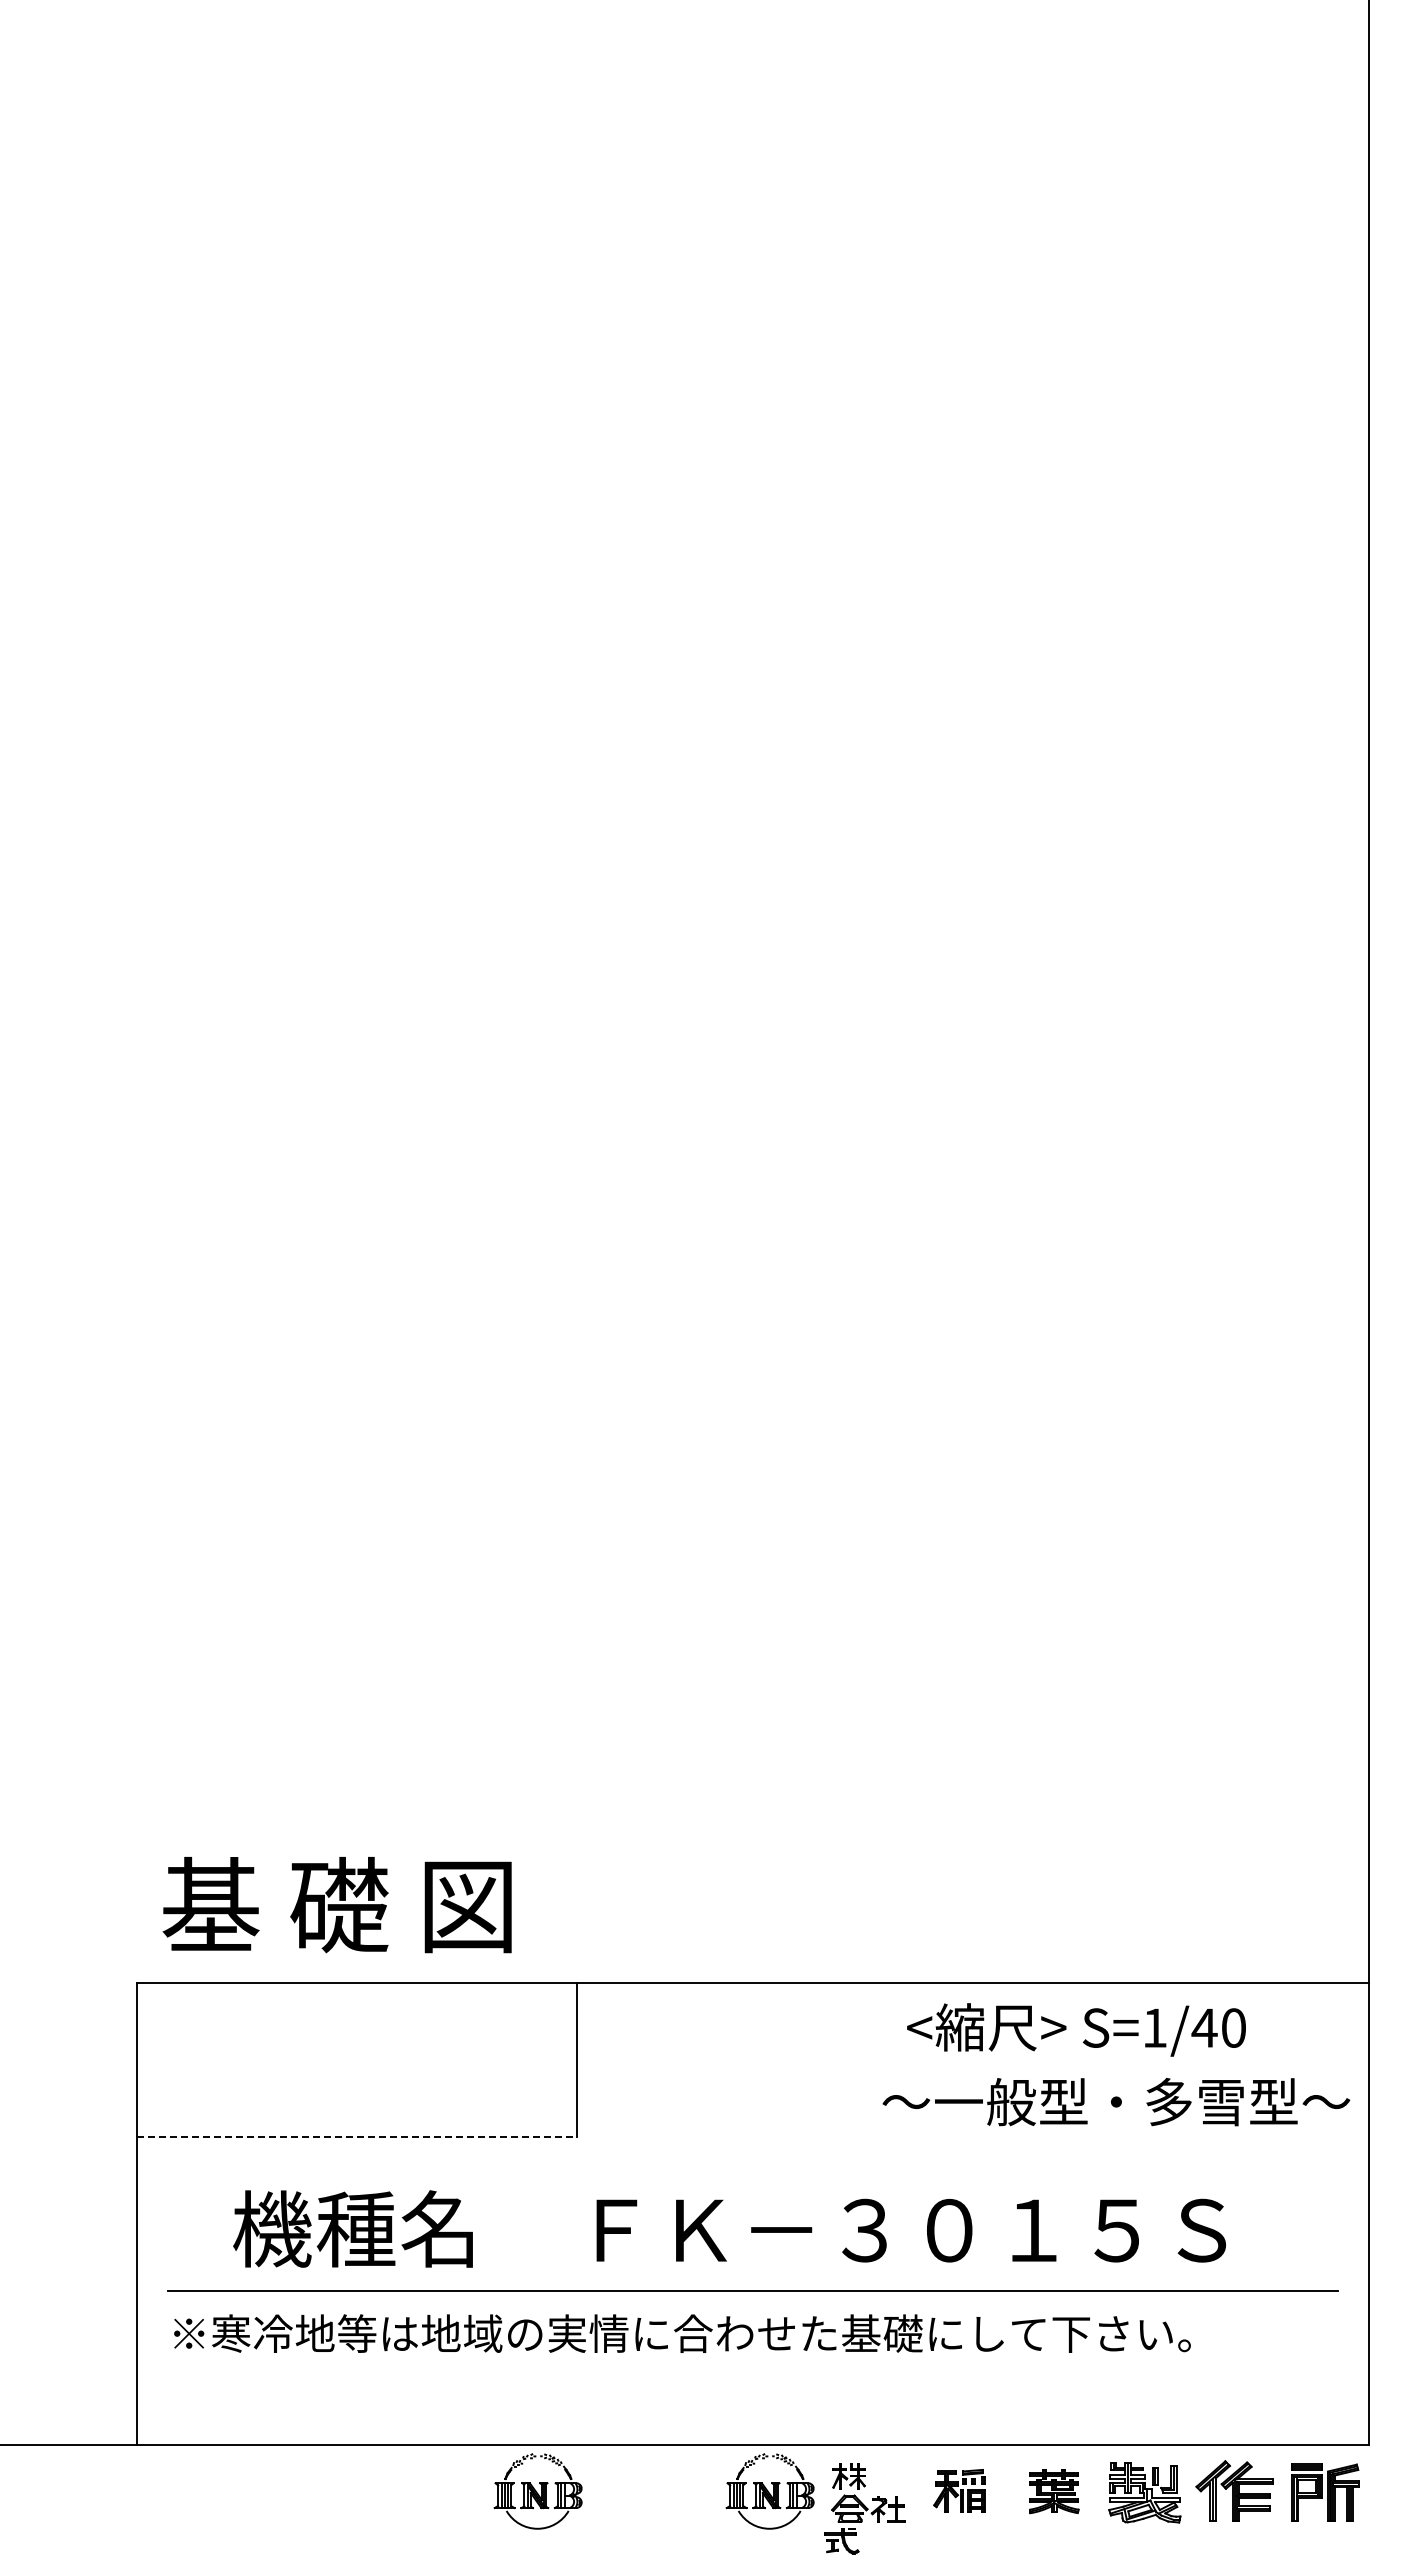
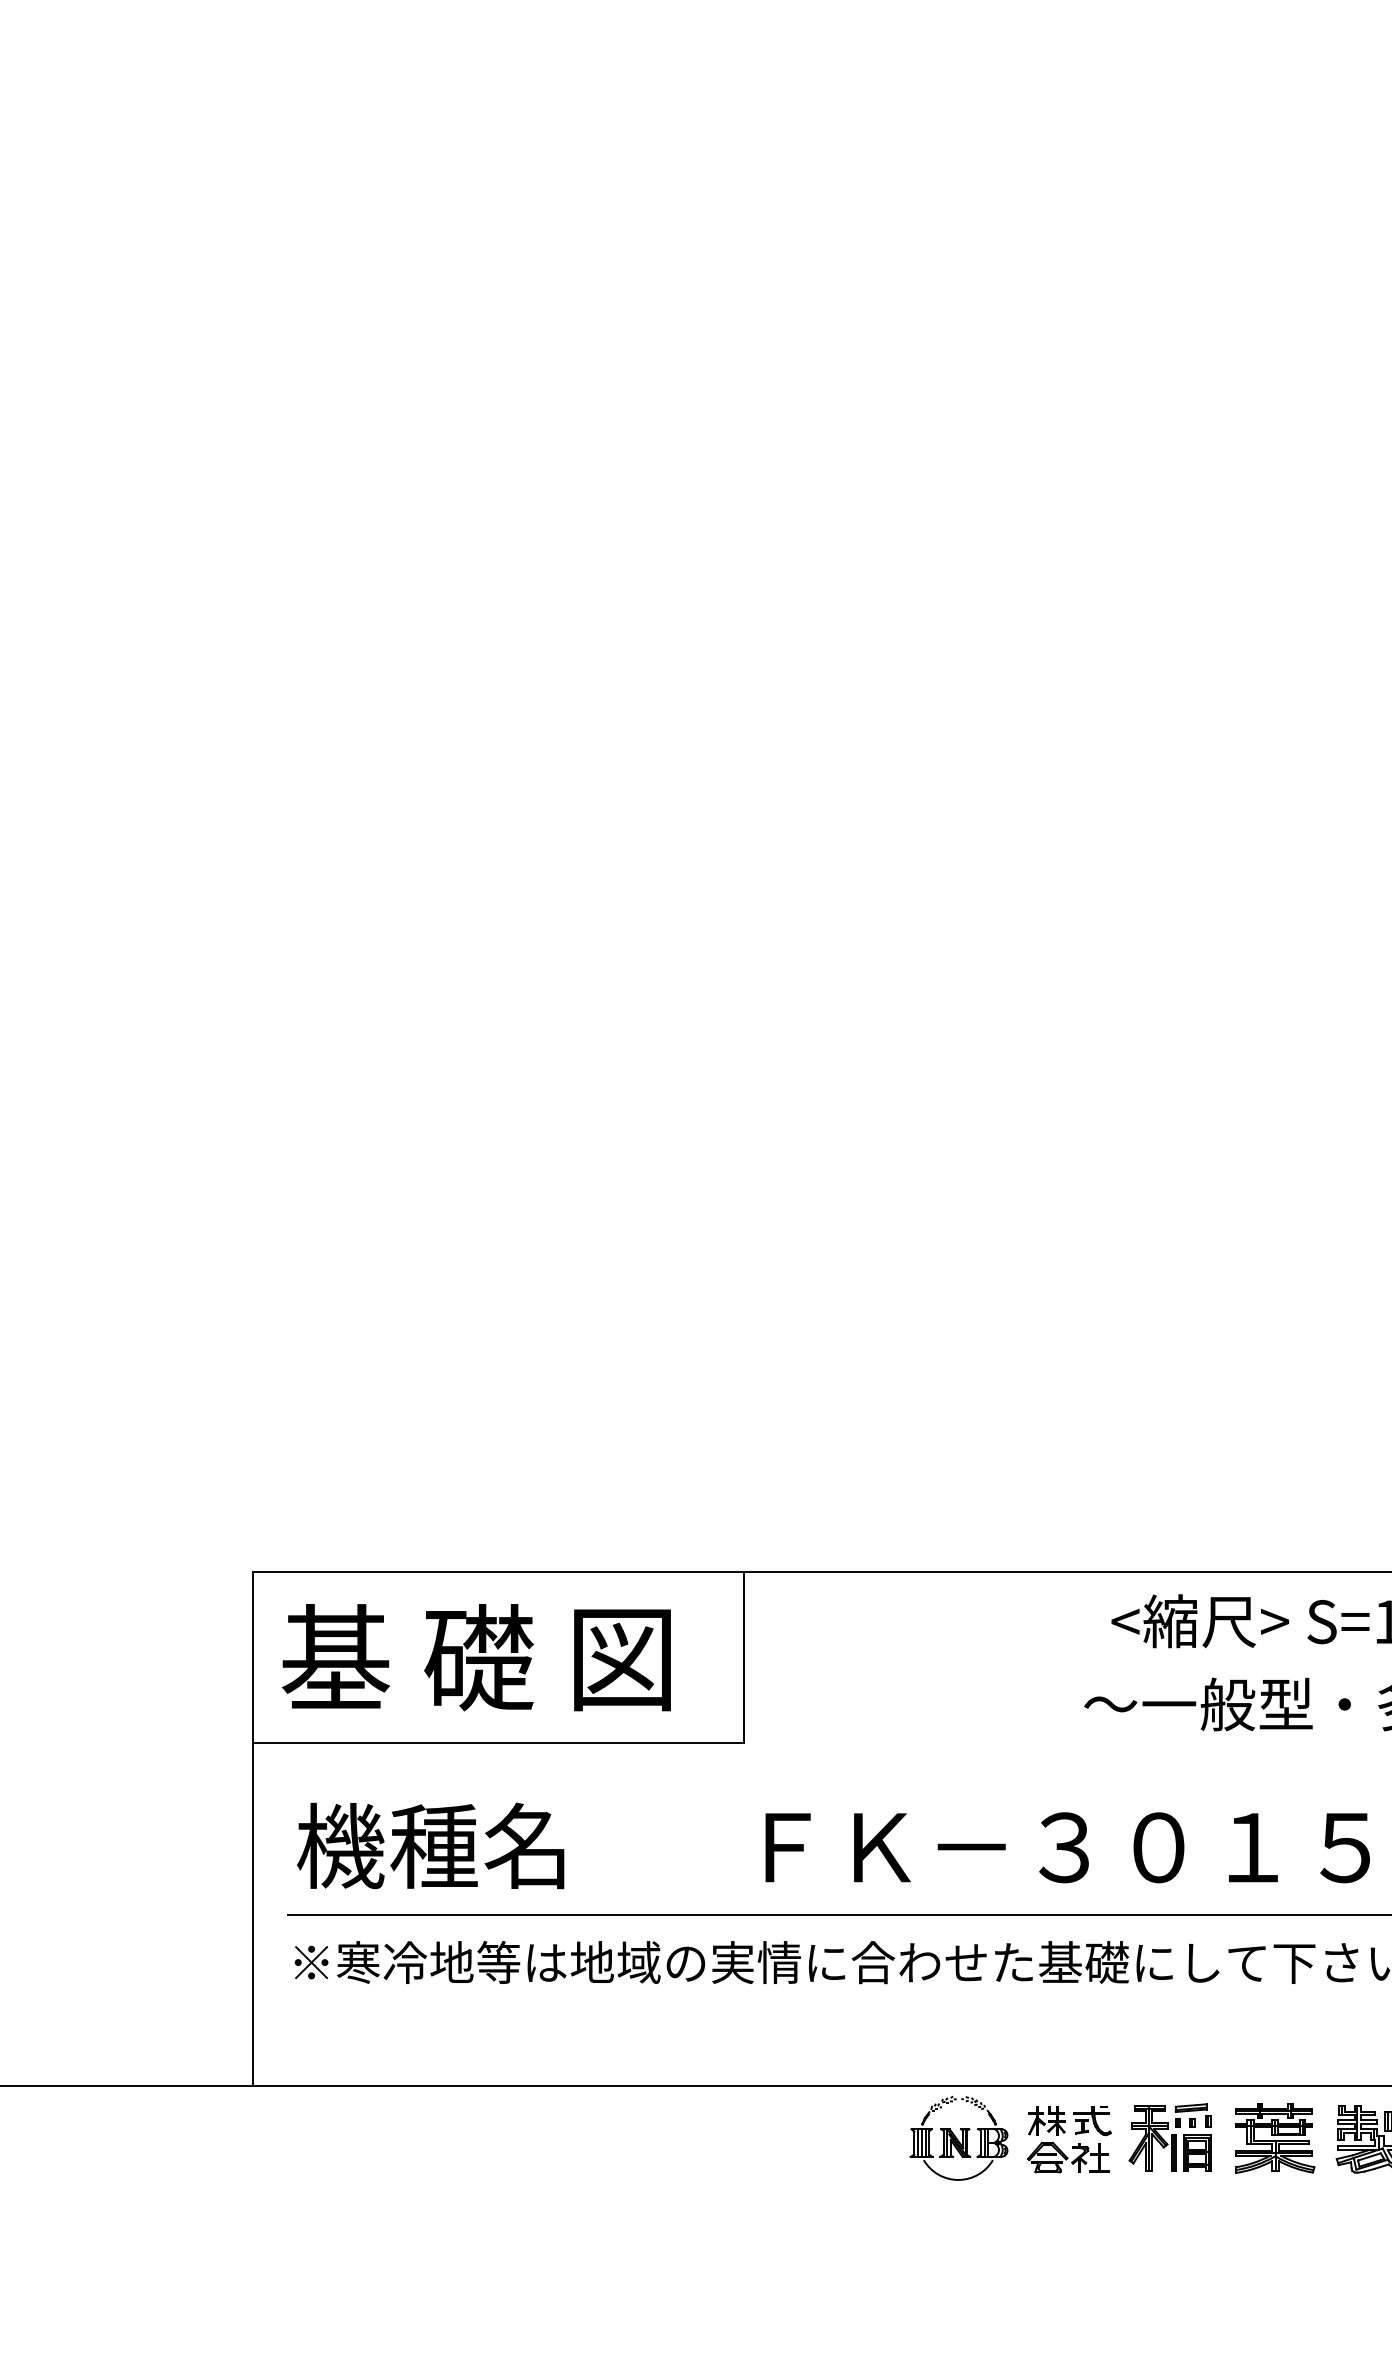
text: (336, 1905) -> (475, 1658), moved
line: (357, 2136) -> (499, 1742), dashed -> solid
text: (352, 2228) -> (430, 1845), moved
part: (959, 2490) -> (1169, 2137), size x1.43
part: (537, 2491) -> (699, 2138), removed
part: (1054, 2491) -> (1275, 2138), size x1.43
part: (842, 2541) -> (1093, 2121), moved

